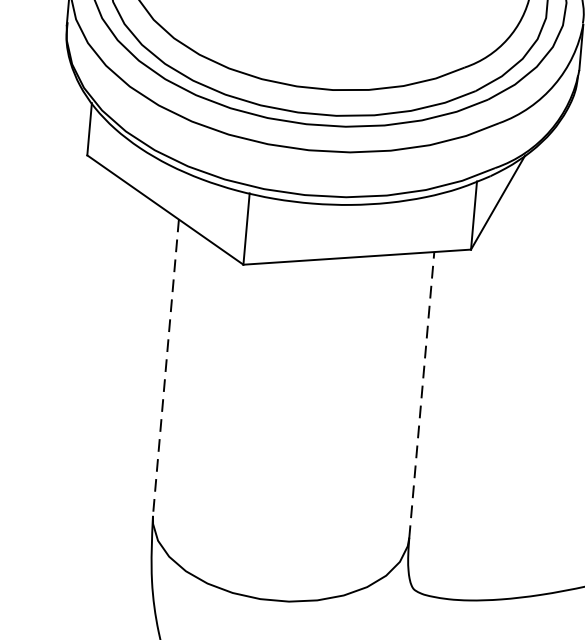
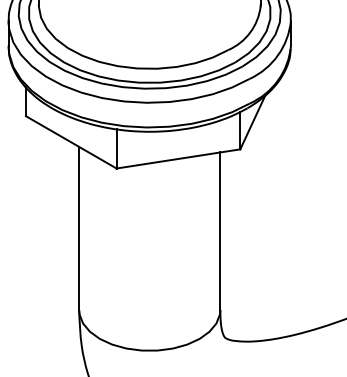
line: (166, 367) -> (79, 228), dashed -> solid
line: (422, 395) -> (220, 231), dashed -> solid

